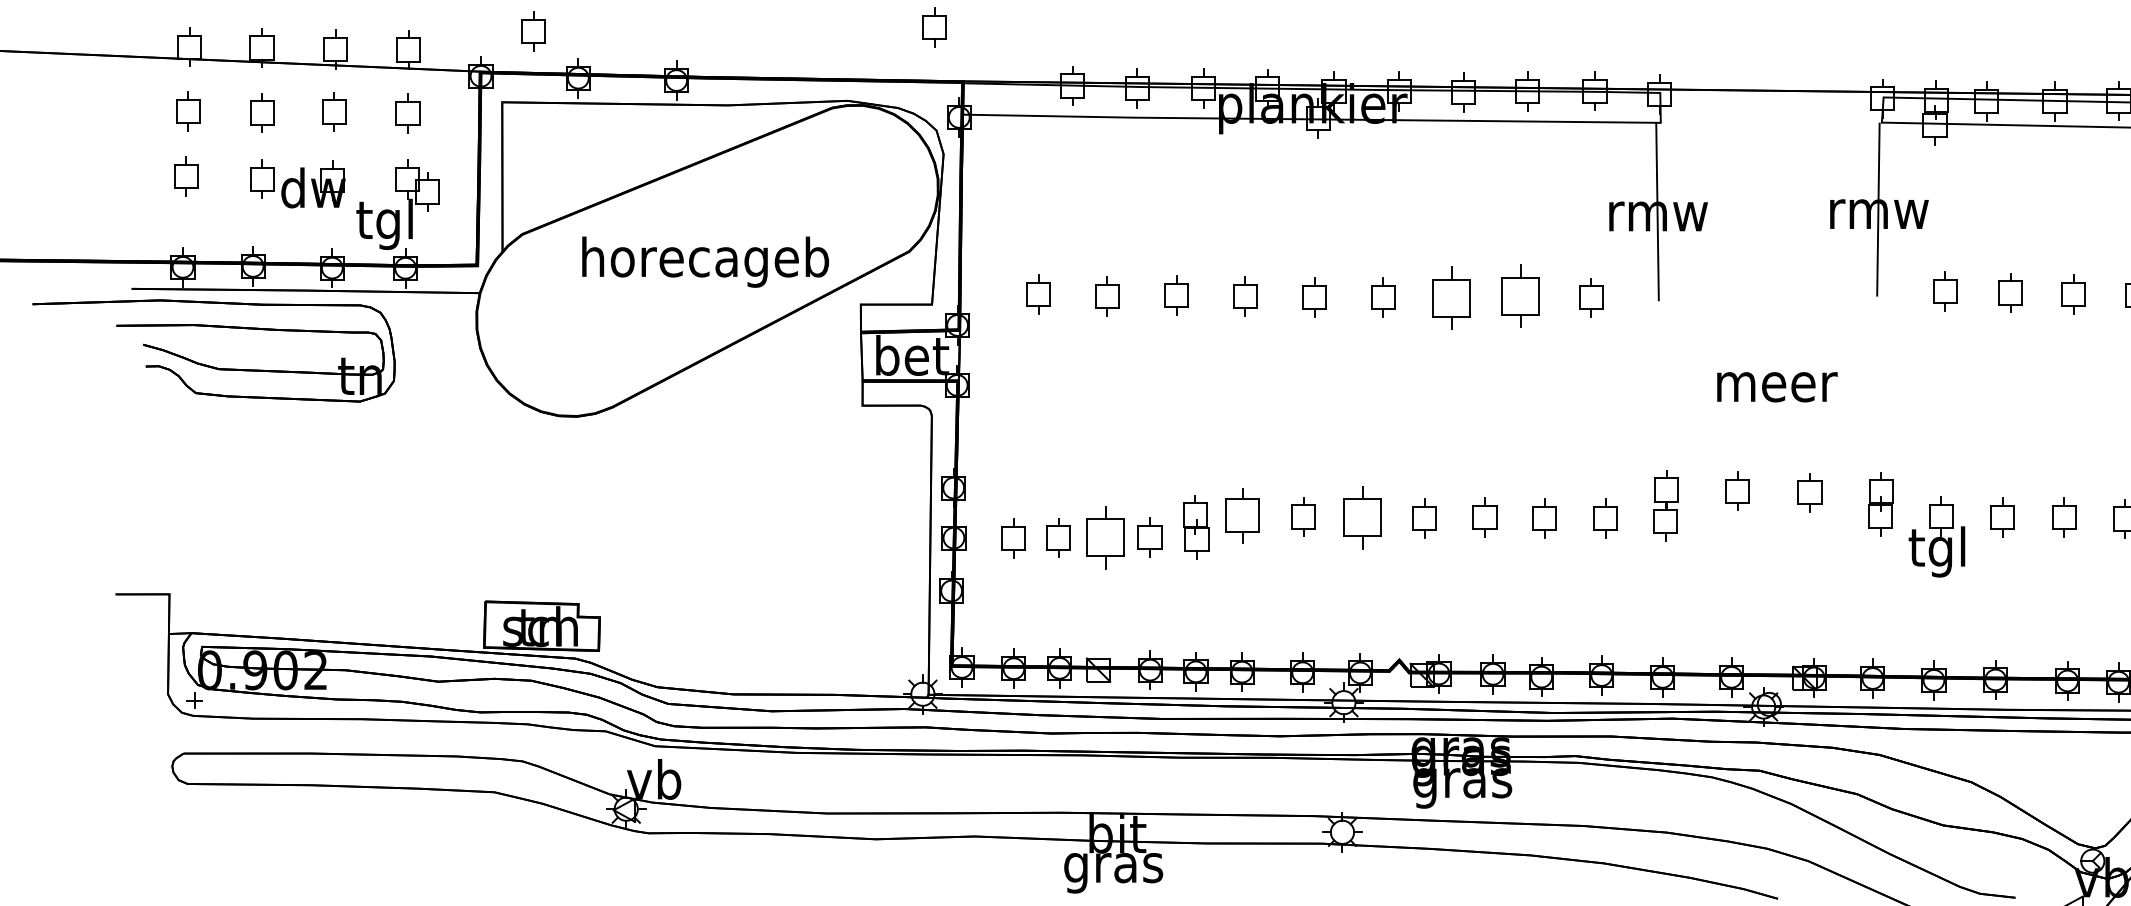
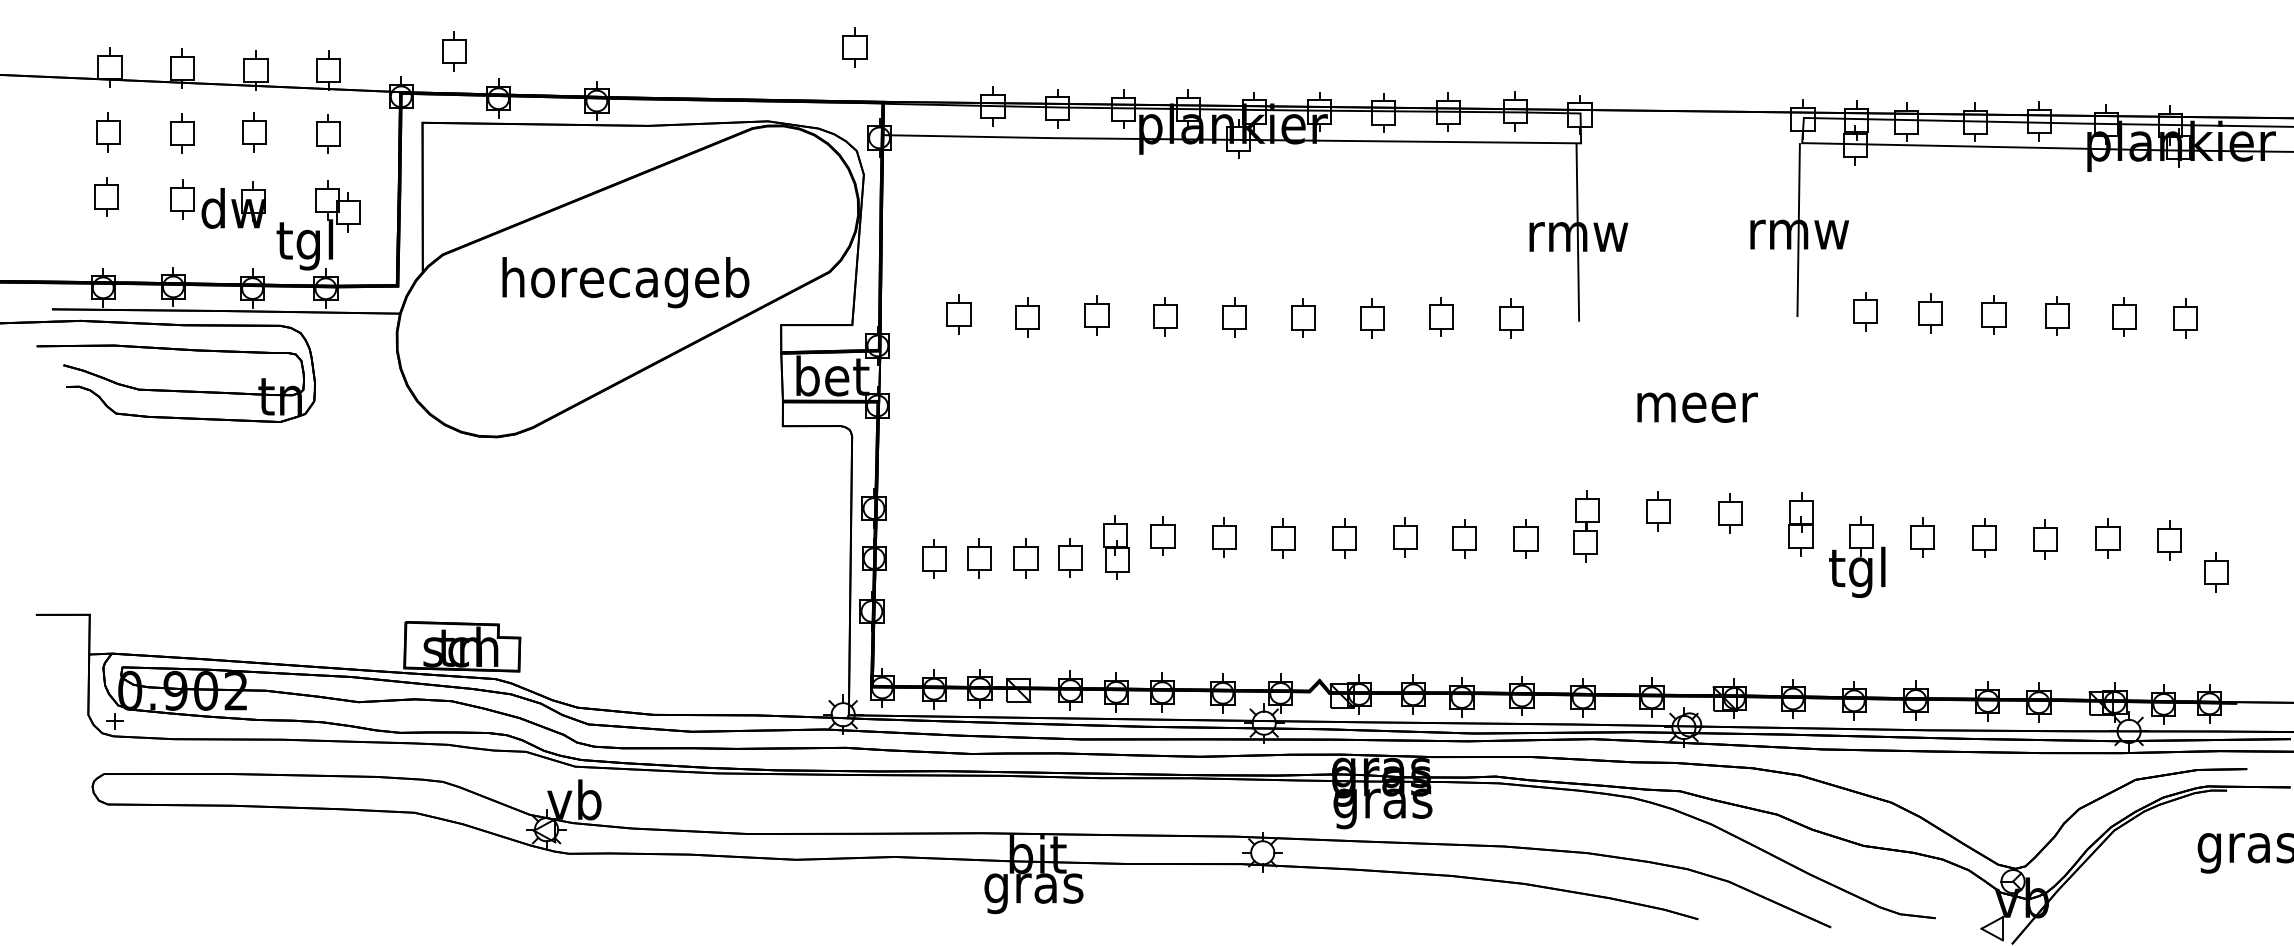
part: (1521, 296) -> (1441, 316), size x0.62
part: (1452, 298) -> (1372, 318), size x0.62
part: (1242, 515) -> (1162, 535), size x0.71
part: (1363, 518) -> (1283, 538), size x0.62
part: (1105, 538) -> (1025, 558), size x0.62

